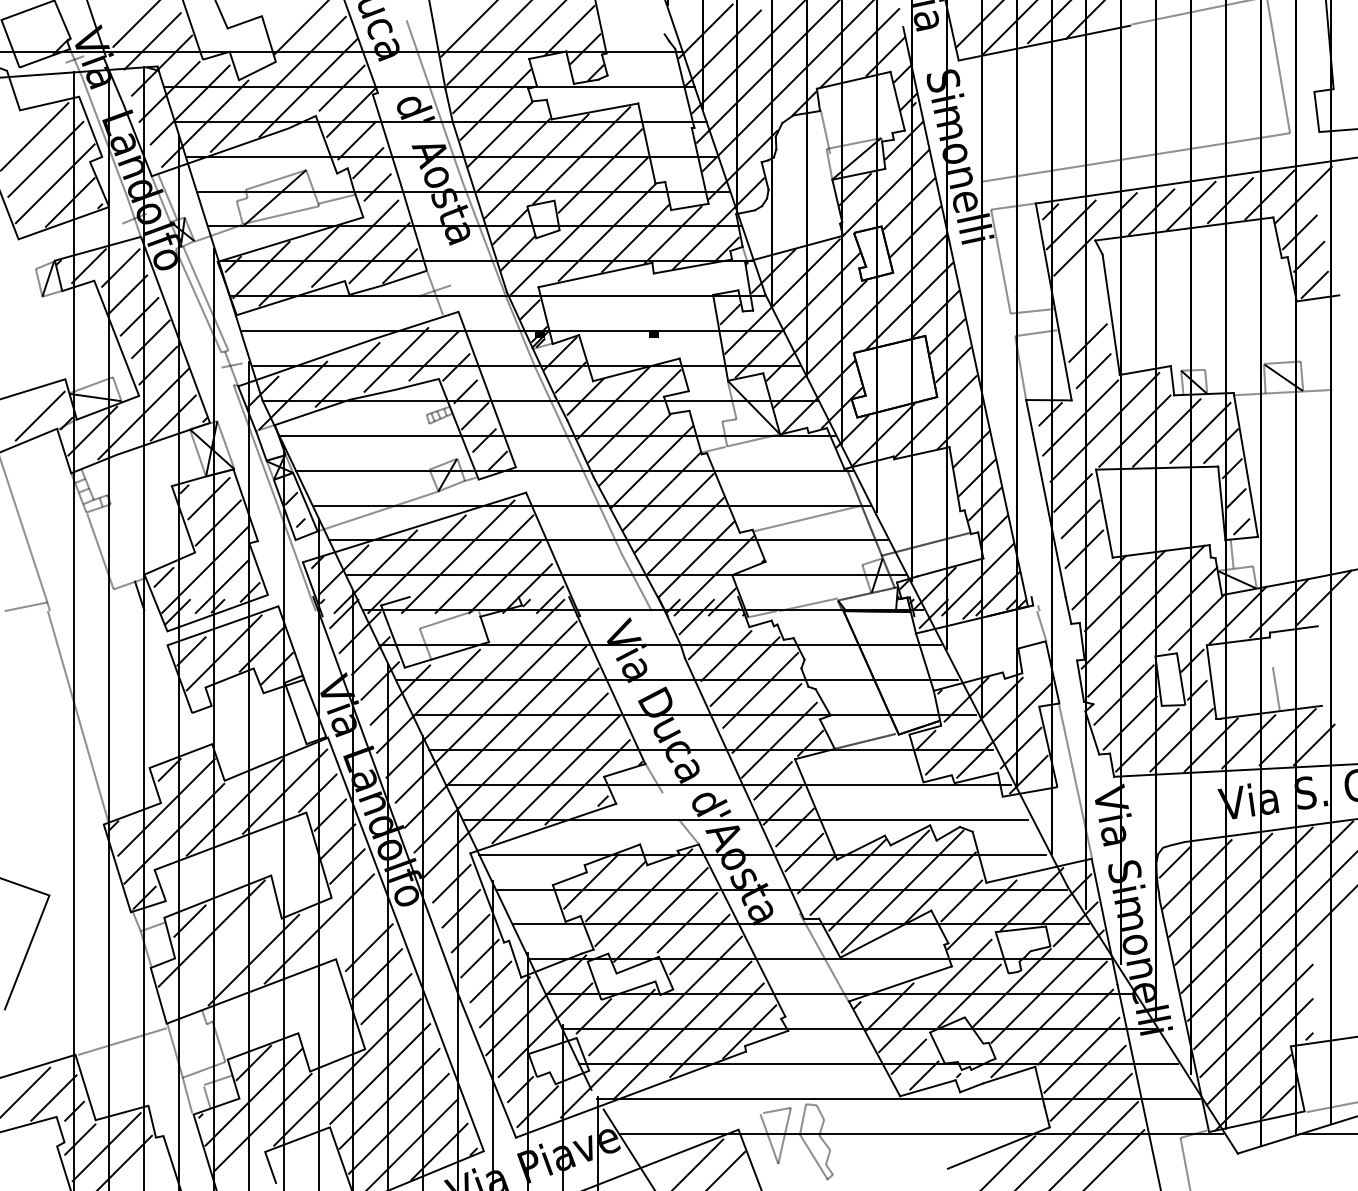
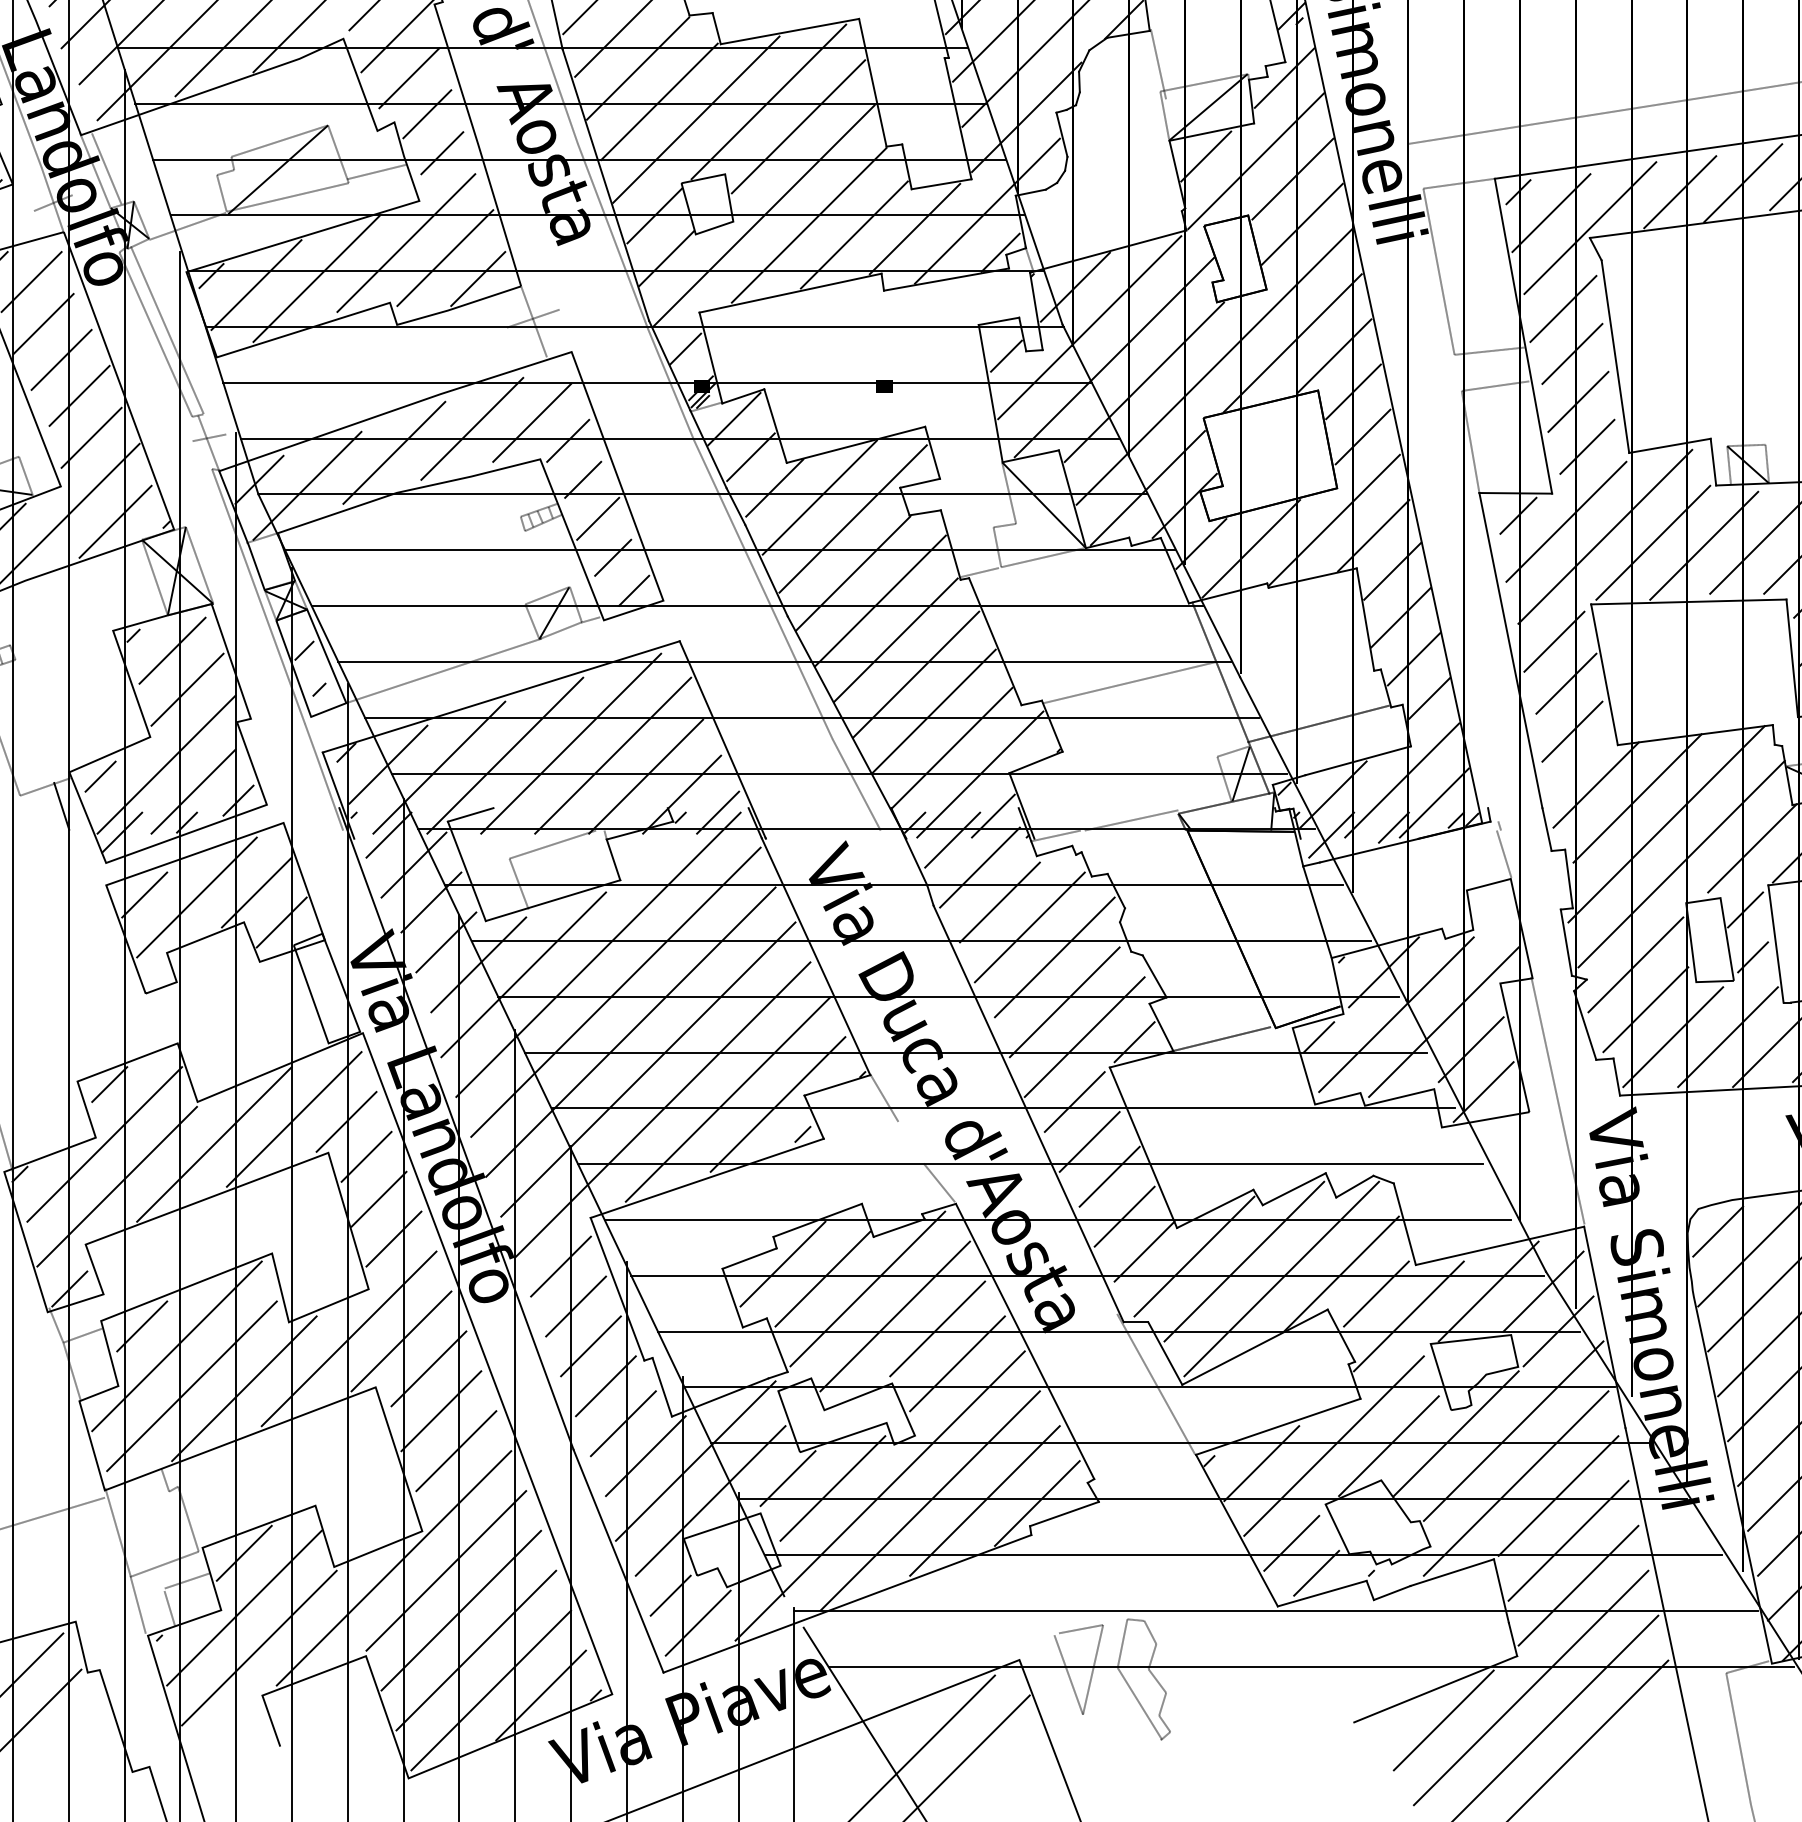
line: (1078, 284) -> (1563, 308), added
line: (1084, 312) -> (1572, 353), added
line: (351, 930) -> (400, 1341), added
line: (221, 958) -> (192, 1386), added

